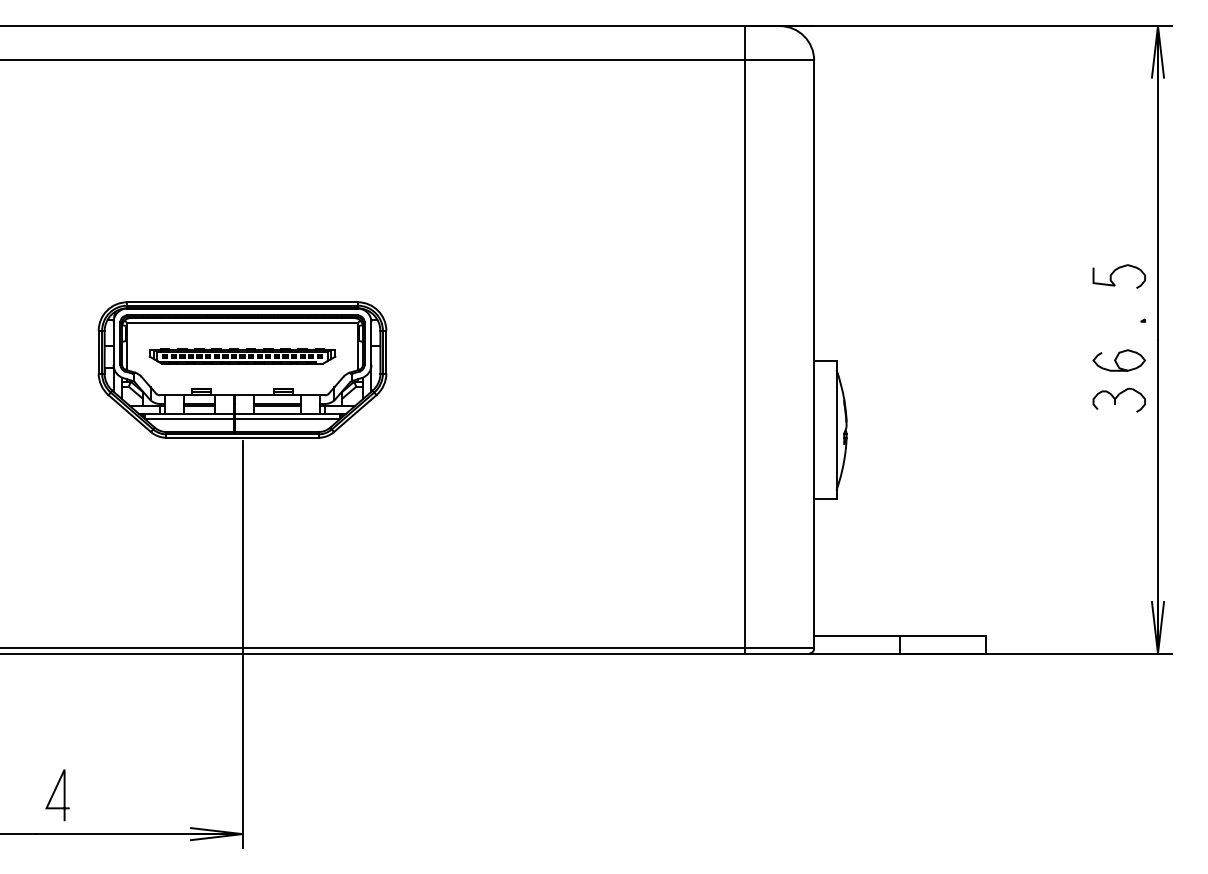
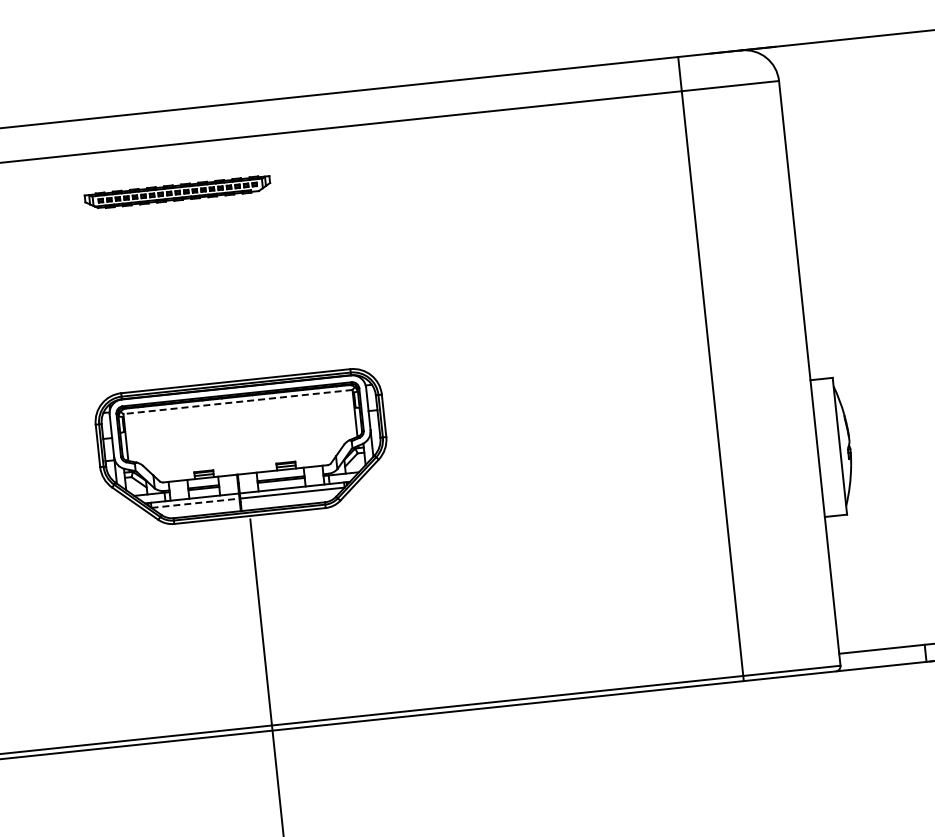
line: (242, 323) -> (237, 402), solid -> dashed
line: (745, 339) -> (711, 368), moved
part: (242, 356) -> (177, 192), moved
line: (190, 419) -> (196, 503), solid -> dashed

